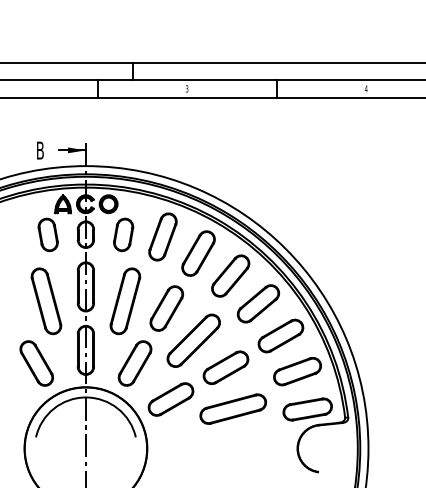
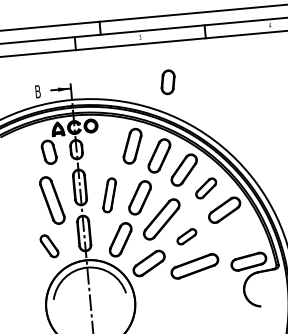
part: (123, 234) -> (168, 82), moved
part: (125, 301) -> (109, 195), size x0.7
part: (258, 303) -> (206, 188), size x0.7
part: (36, 363) -> (49, 246), size x0.7
part: (225, 367) -> (186, 236), size x0.6
part: (297, 371) -> (238, 234), removed

